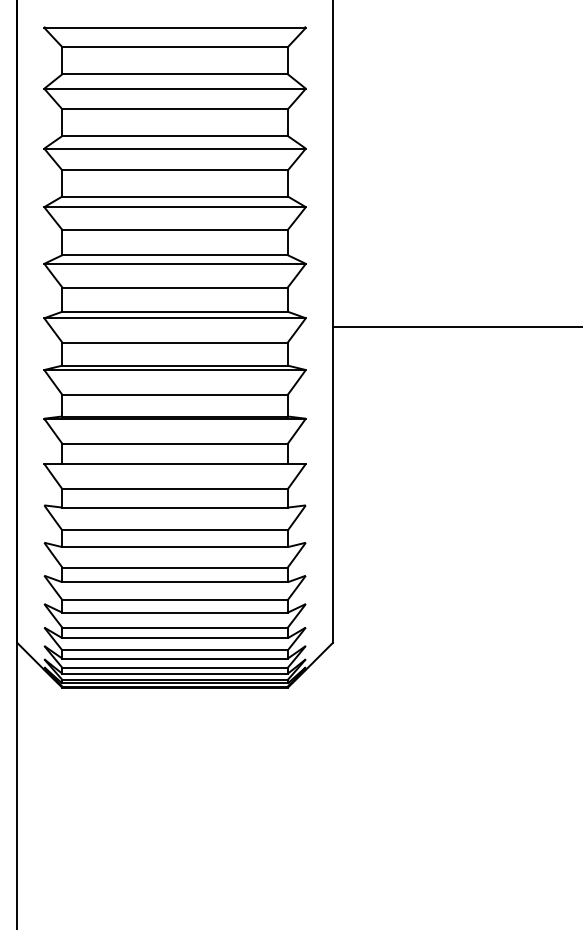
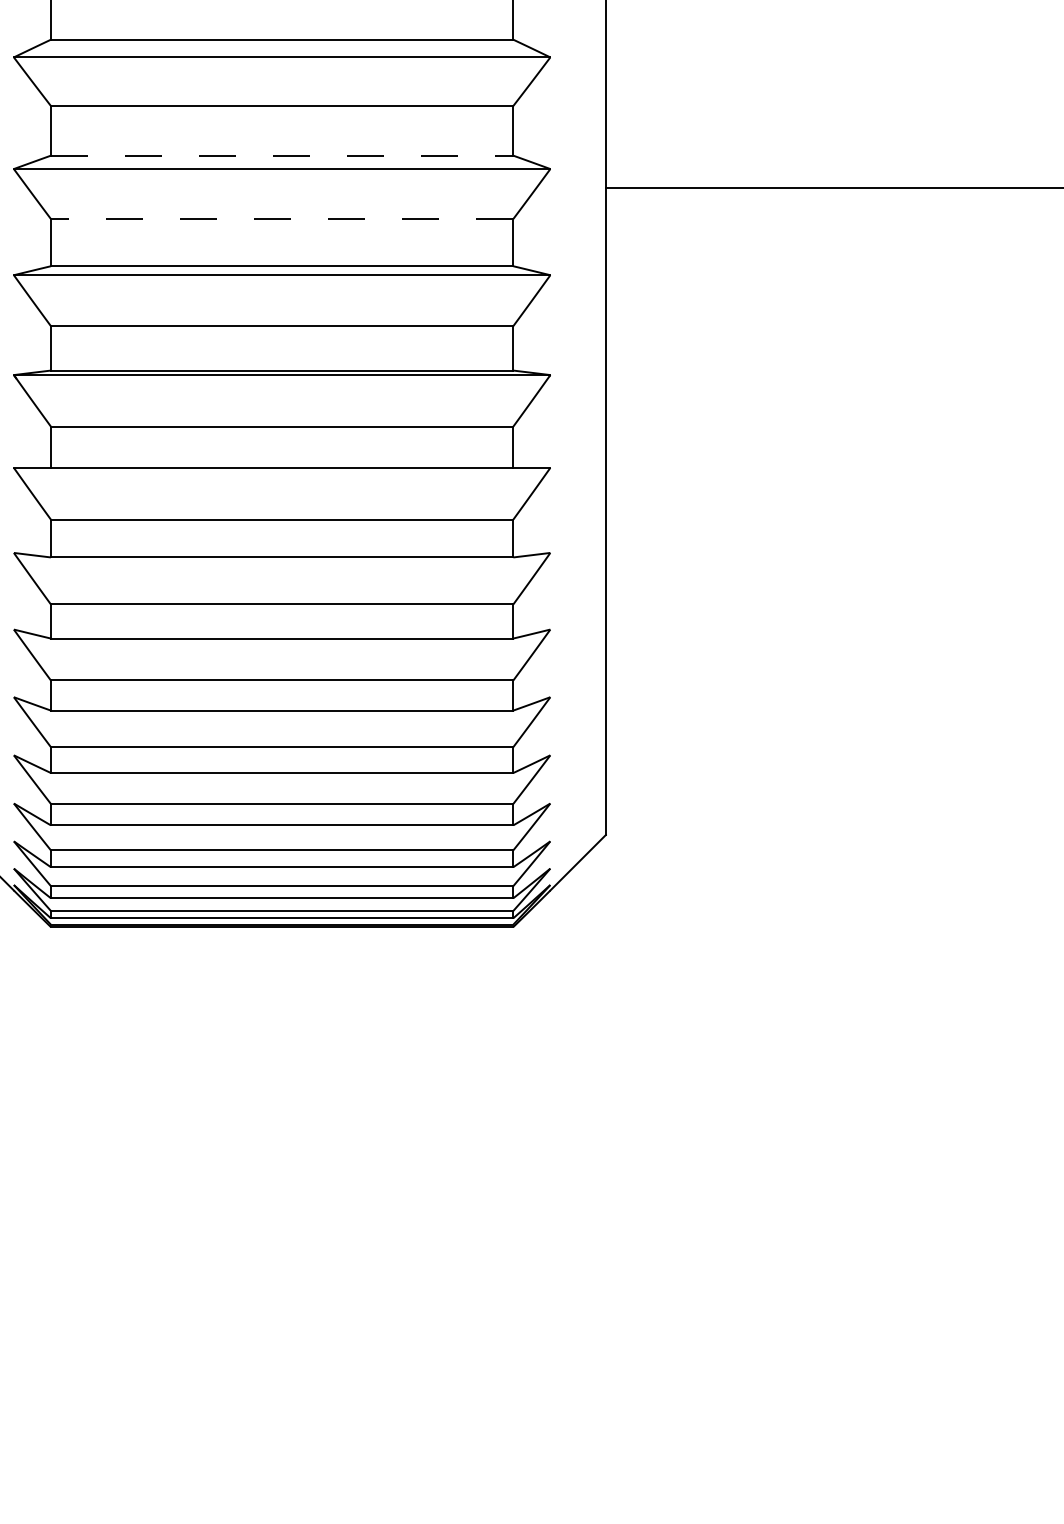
line: (175, 311) -> (282, 155), solid -> dashed
line: (175, 342) -> (282, 218), solid -> dashed

